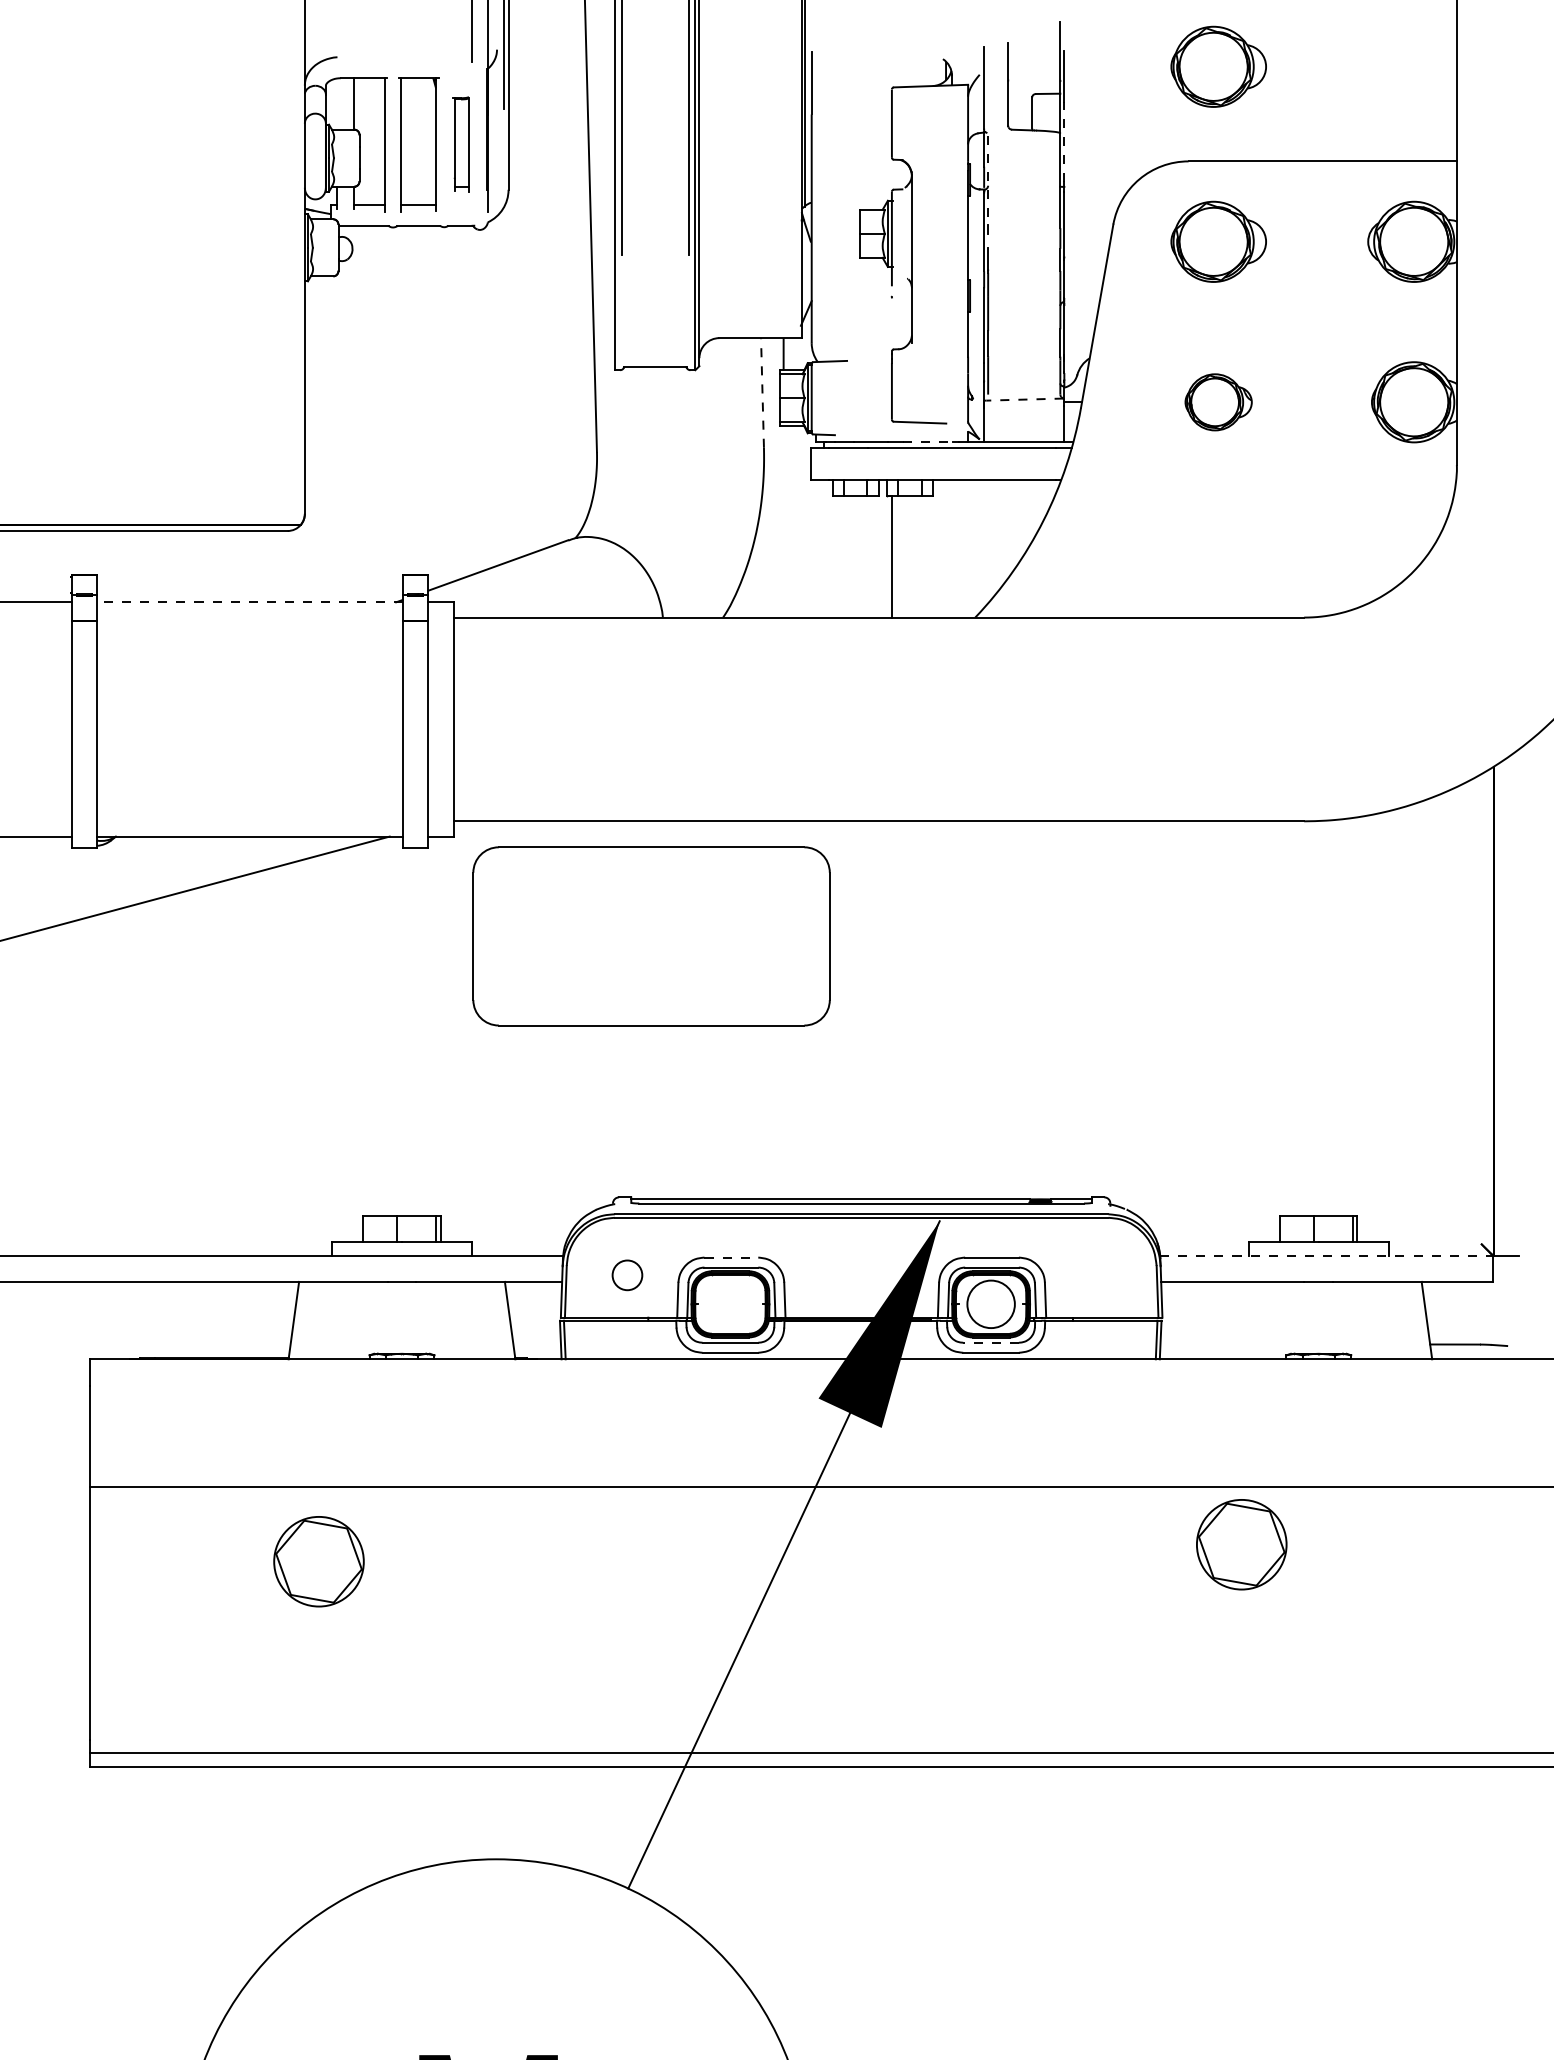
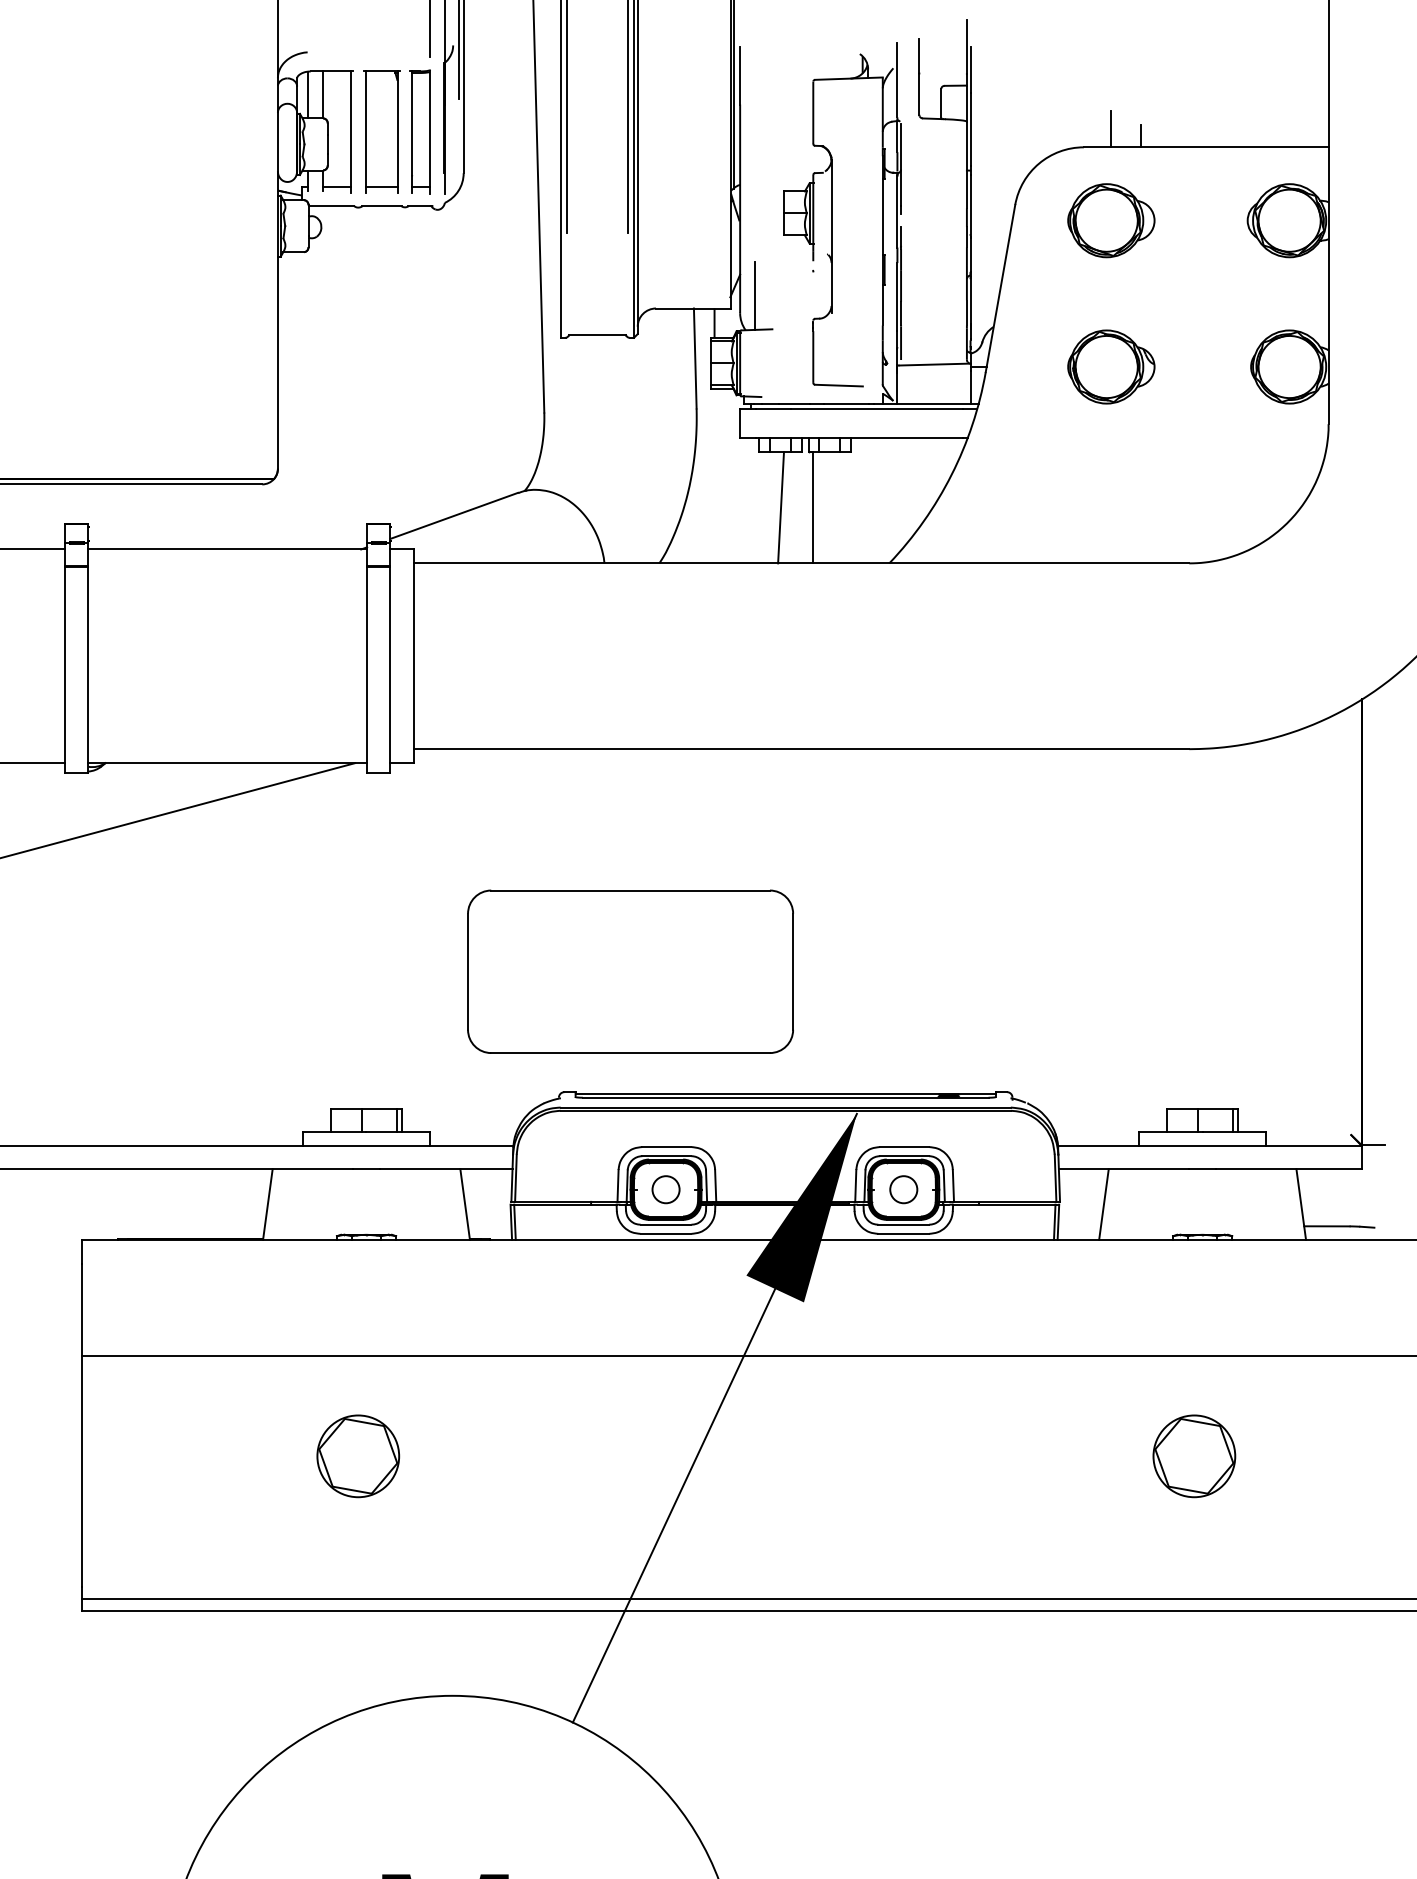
part: (1218, 66) -> (1111, 60), removed
line: (337, 103) -> (307, 94), added
line: (1064, 141) -> (970, 129), dashed -> solid
line: (1218, 141) -> (1111, 129), added
part: (460, 144) -> (419, 131), size x1.43
line: (1250, 149) -> (1140, 136), added
line: (988, 180) -> (901, 164), dashed -> solid
line: (827, 323) -> (754, 295), added
line: (762, 392) -> (695, 358), dashed -> solid
line: (1025, 399) -> (935, 364), dashed -> solid
part: (1218, 402) -> (1111, 367), size x1.43
line: (928, 442) -> (846, 403), dashed -> solid
line: (856, 556) -> (781, 507), added
line: (249, 602) -> (227, 549), dashed -> solid
part: (651, 936) -> (630, 971), moved
line: (1326, 1256) -> (1209, 1146), dashed -> solid
line: (731, 1257) -> (667, 1146), dashed -> solid
circle: (627, 1275) -> (666, 1189), moved
circle: (990, 1304) -> (903, 1189), size x0.62
line: (1210, 1320) -> (1103, 1204), added
line: (991, 1342) -> (904, 1224), dashed -> solid
part: (1241, 1544) -> (1194, 1456), moved
part: (318, 1561) -> (357, 1456), moved

